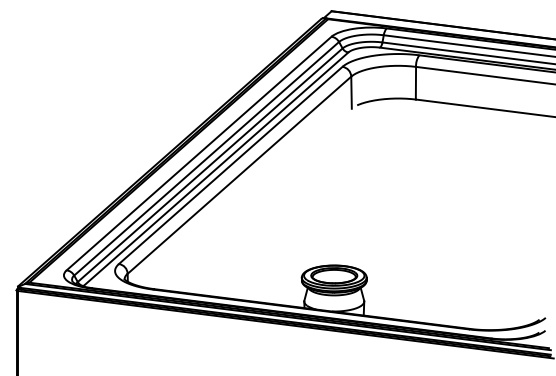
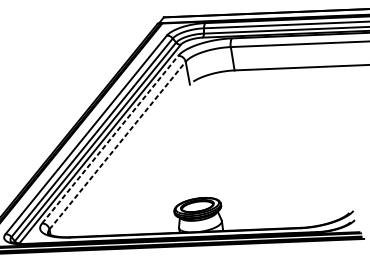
line: (231, 165) -> (110, 139), solid -> dashed
line: (239, 174) -> (117, 145), solid -> dashed

